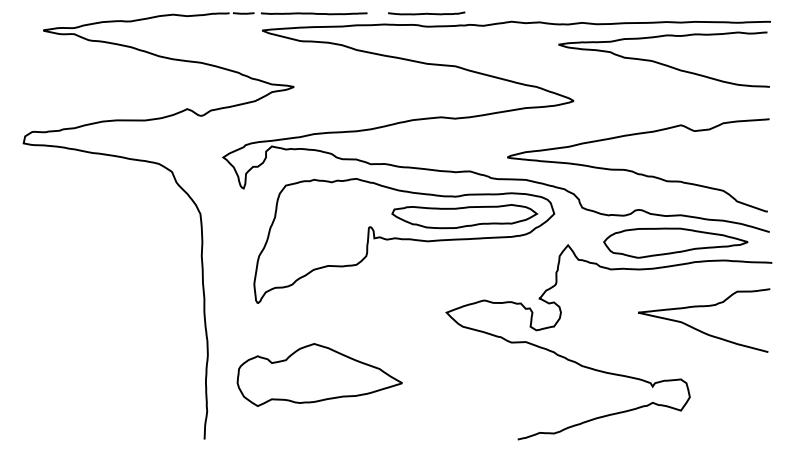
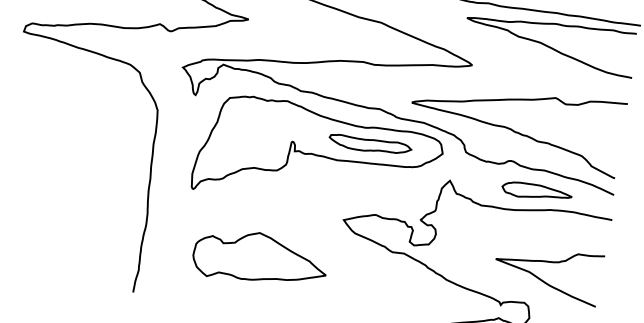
part: (464, 216) -> (370, 144), size x0.7
part: (675, 242) -> (536, 191), size x0.6
curve: (699, 329) -> (543, 280), moved
part: (319, 374) -> (260, 258), moved

